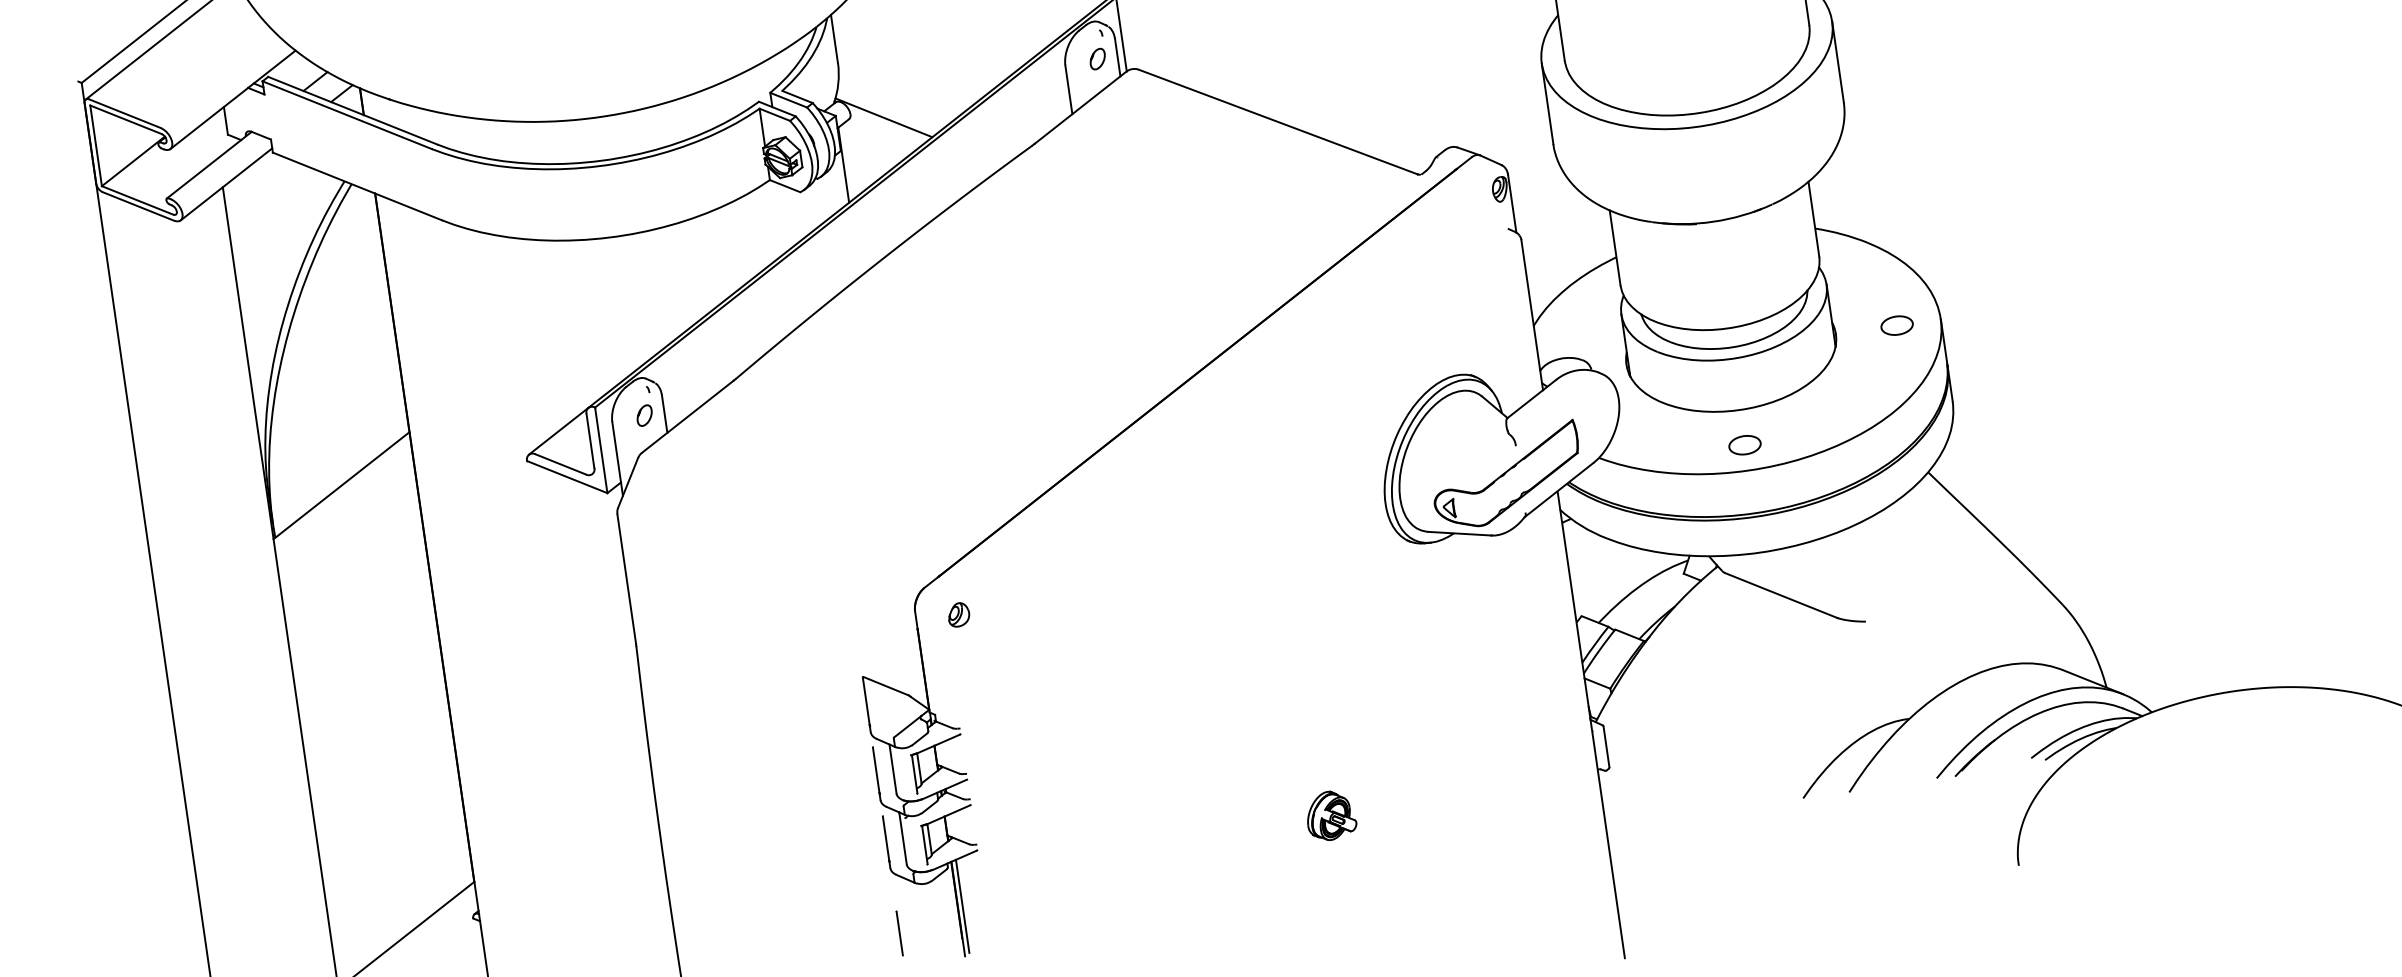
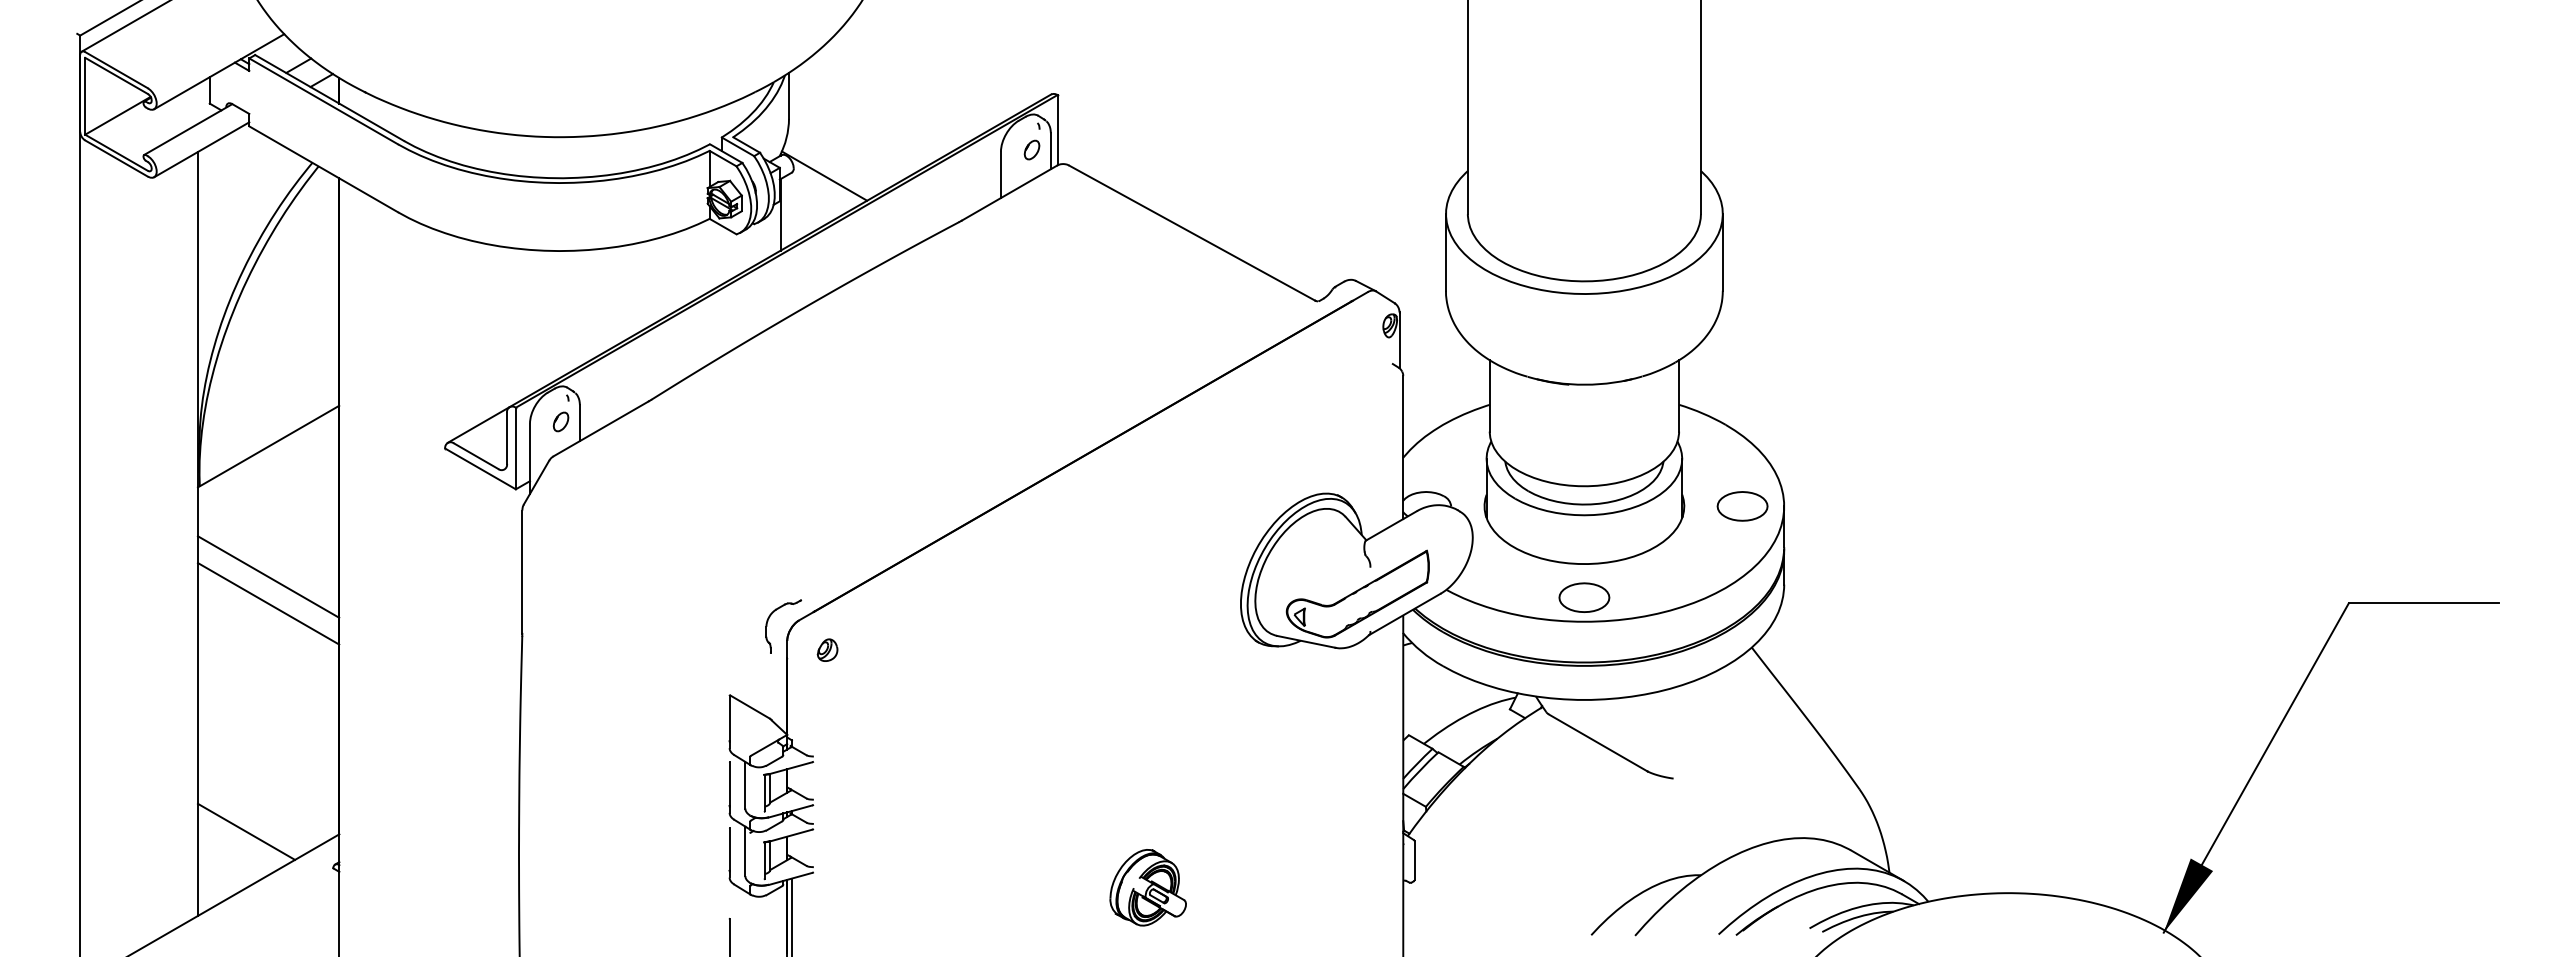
part: (1897, 325) -> (1742, 506), size x1.67
part: (1745, 445) -> (1584, 597), size x1.67
part: (892, 593) -> (768, 621), added
line: (361, 622) -> (268, 576), added
line: (365, 650) -> (268, 603), added
part: (1330, 815) -> (1147, 887), size x1.67
line: (376, 892) -> (246, 831), added

